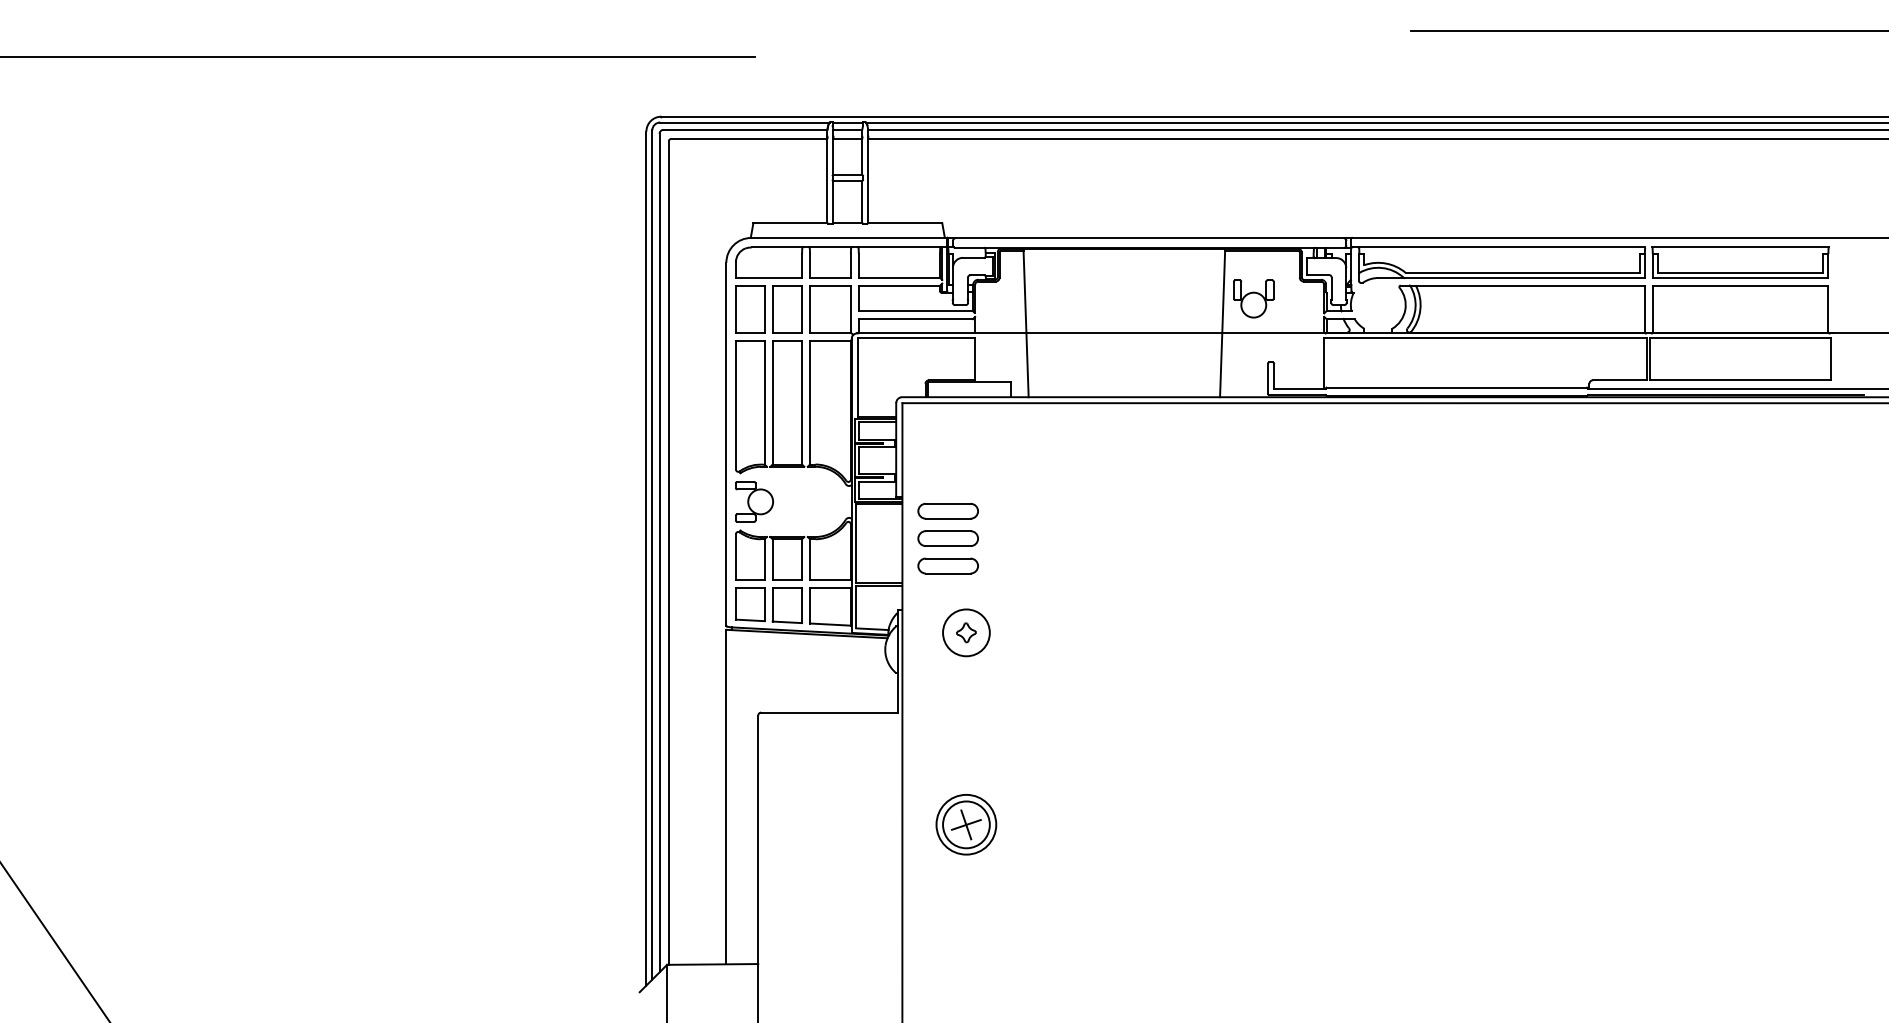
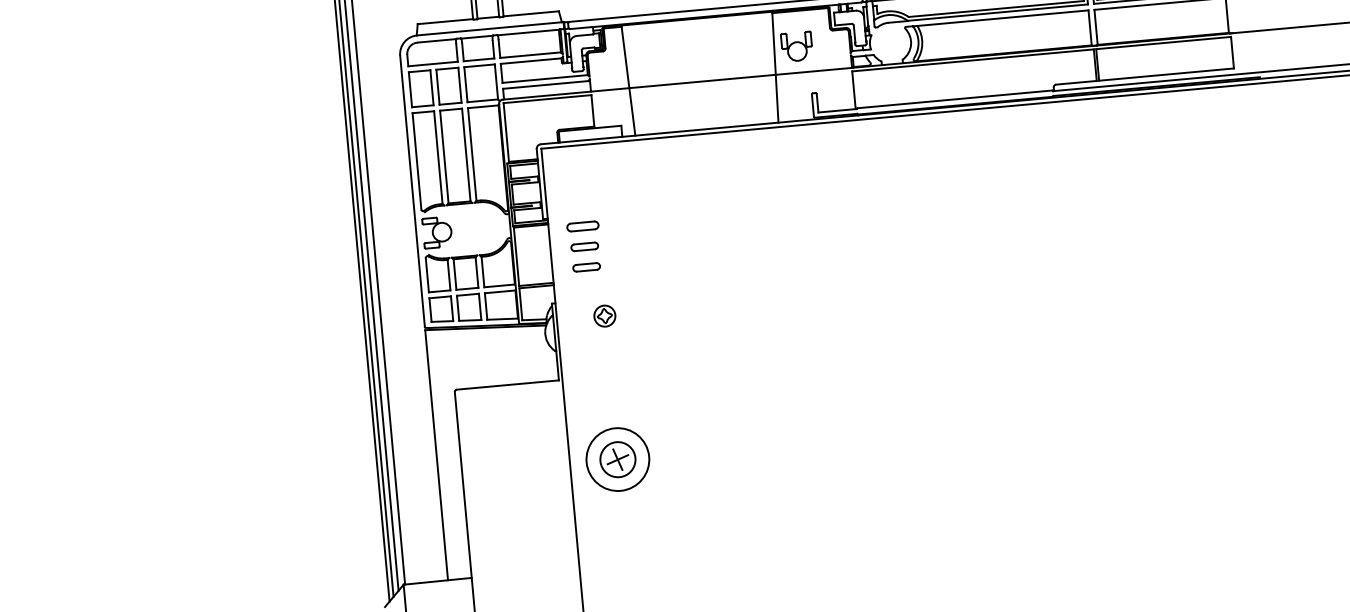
part: (947, 511) -> (582, 226), size x0.7
part: (947, 538) -> (584, 246), size x0.6
part: (947, 565) -> (586, 267), size x0.6
circle: (966, 632) -> (604, 315), size x0.6
circle: (966, 824) -> (617, 459), size x1.4

